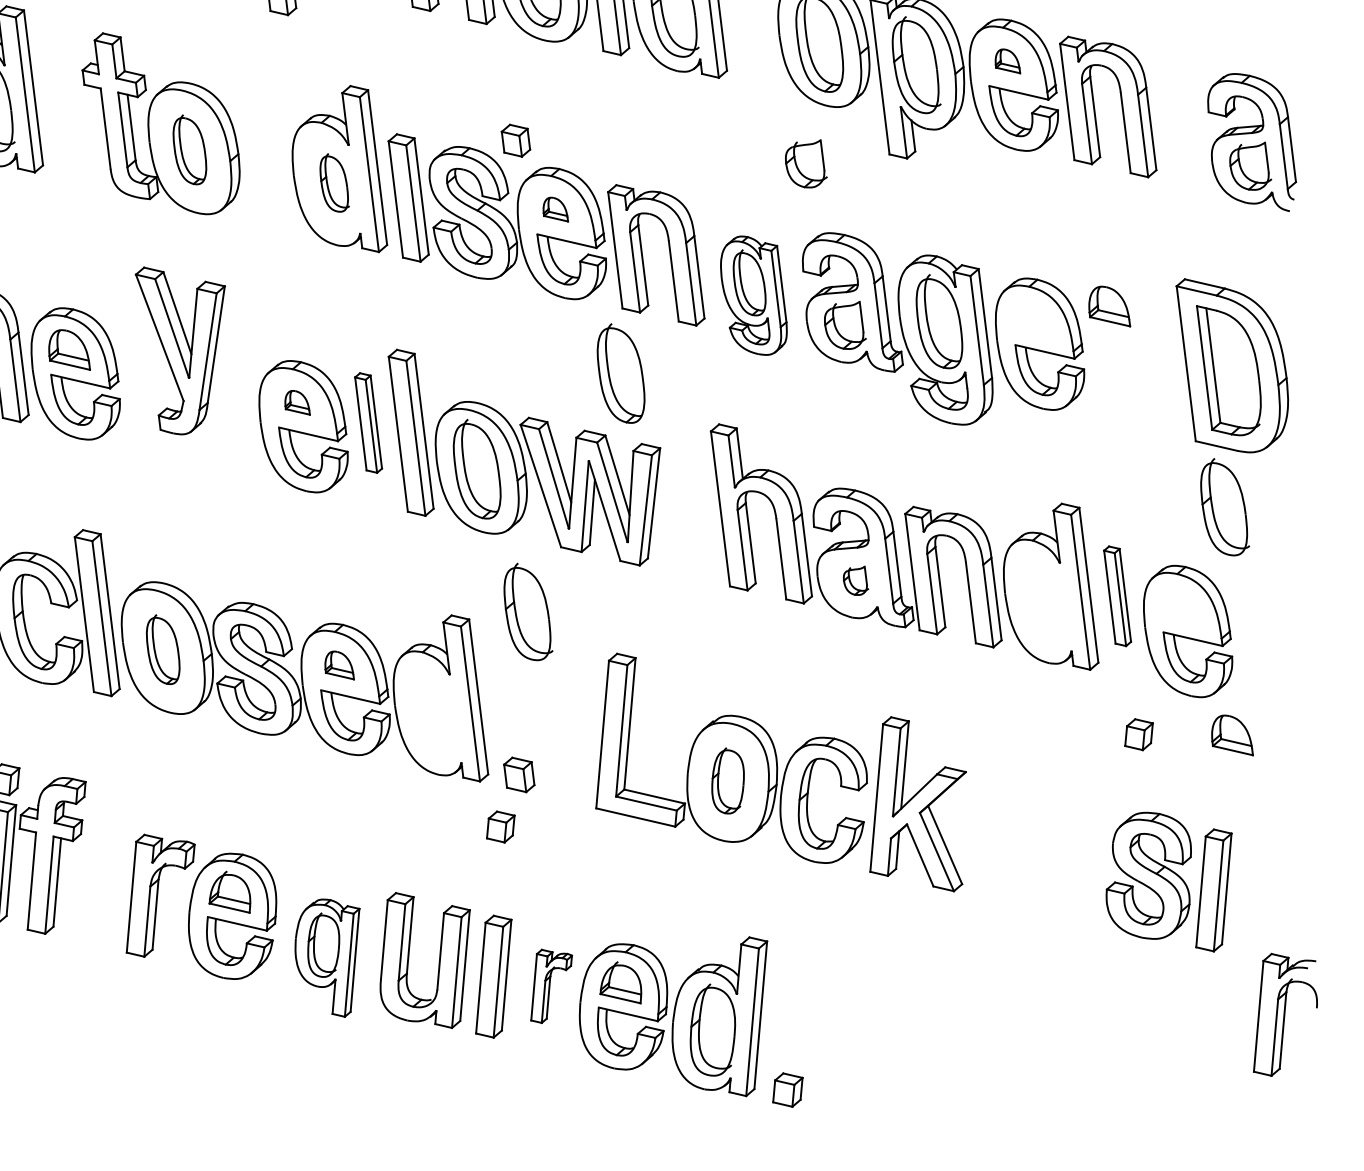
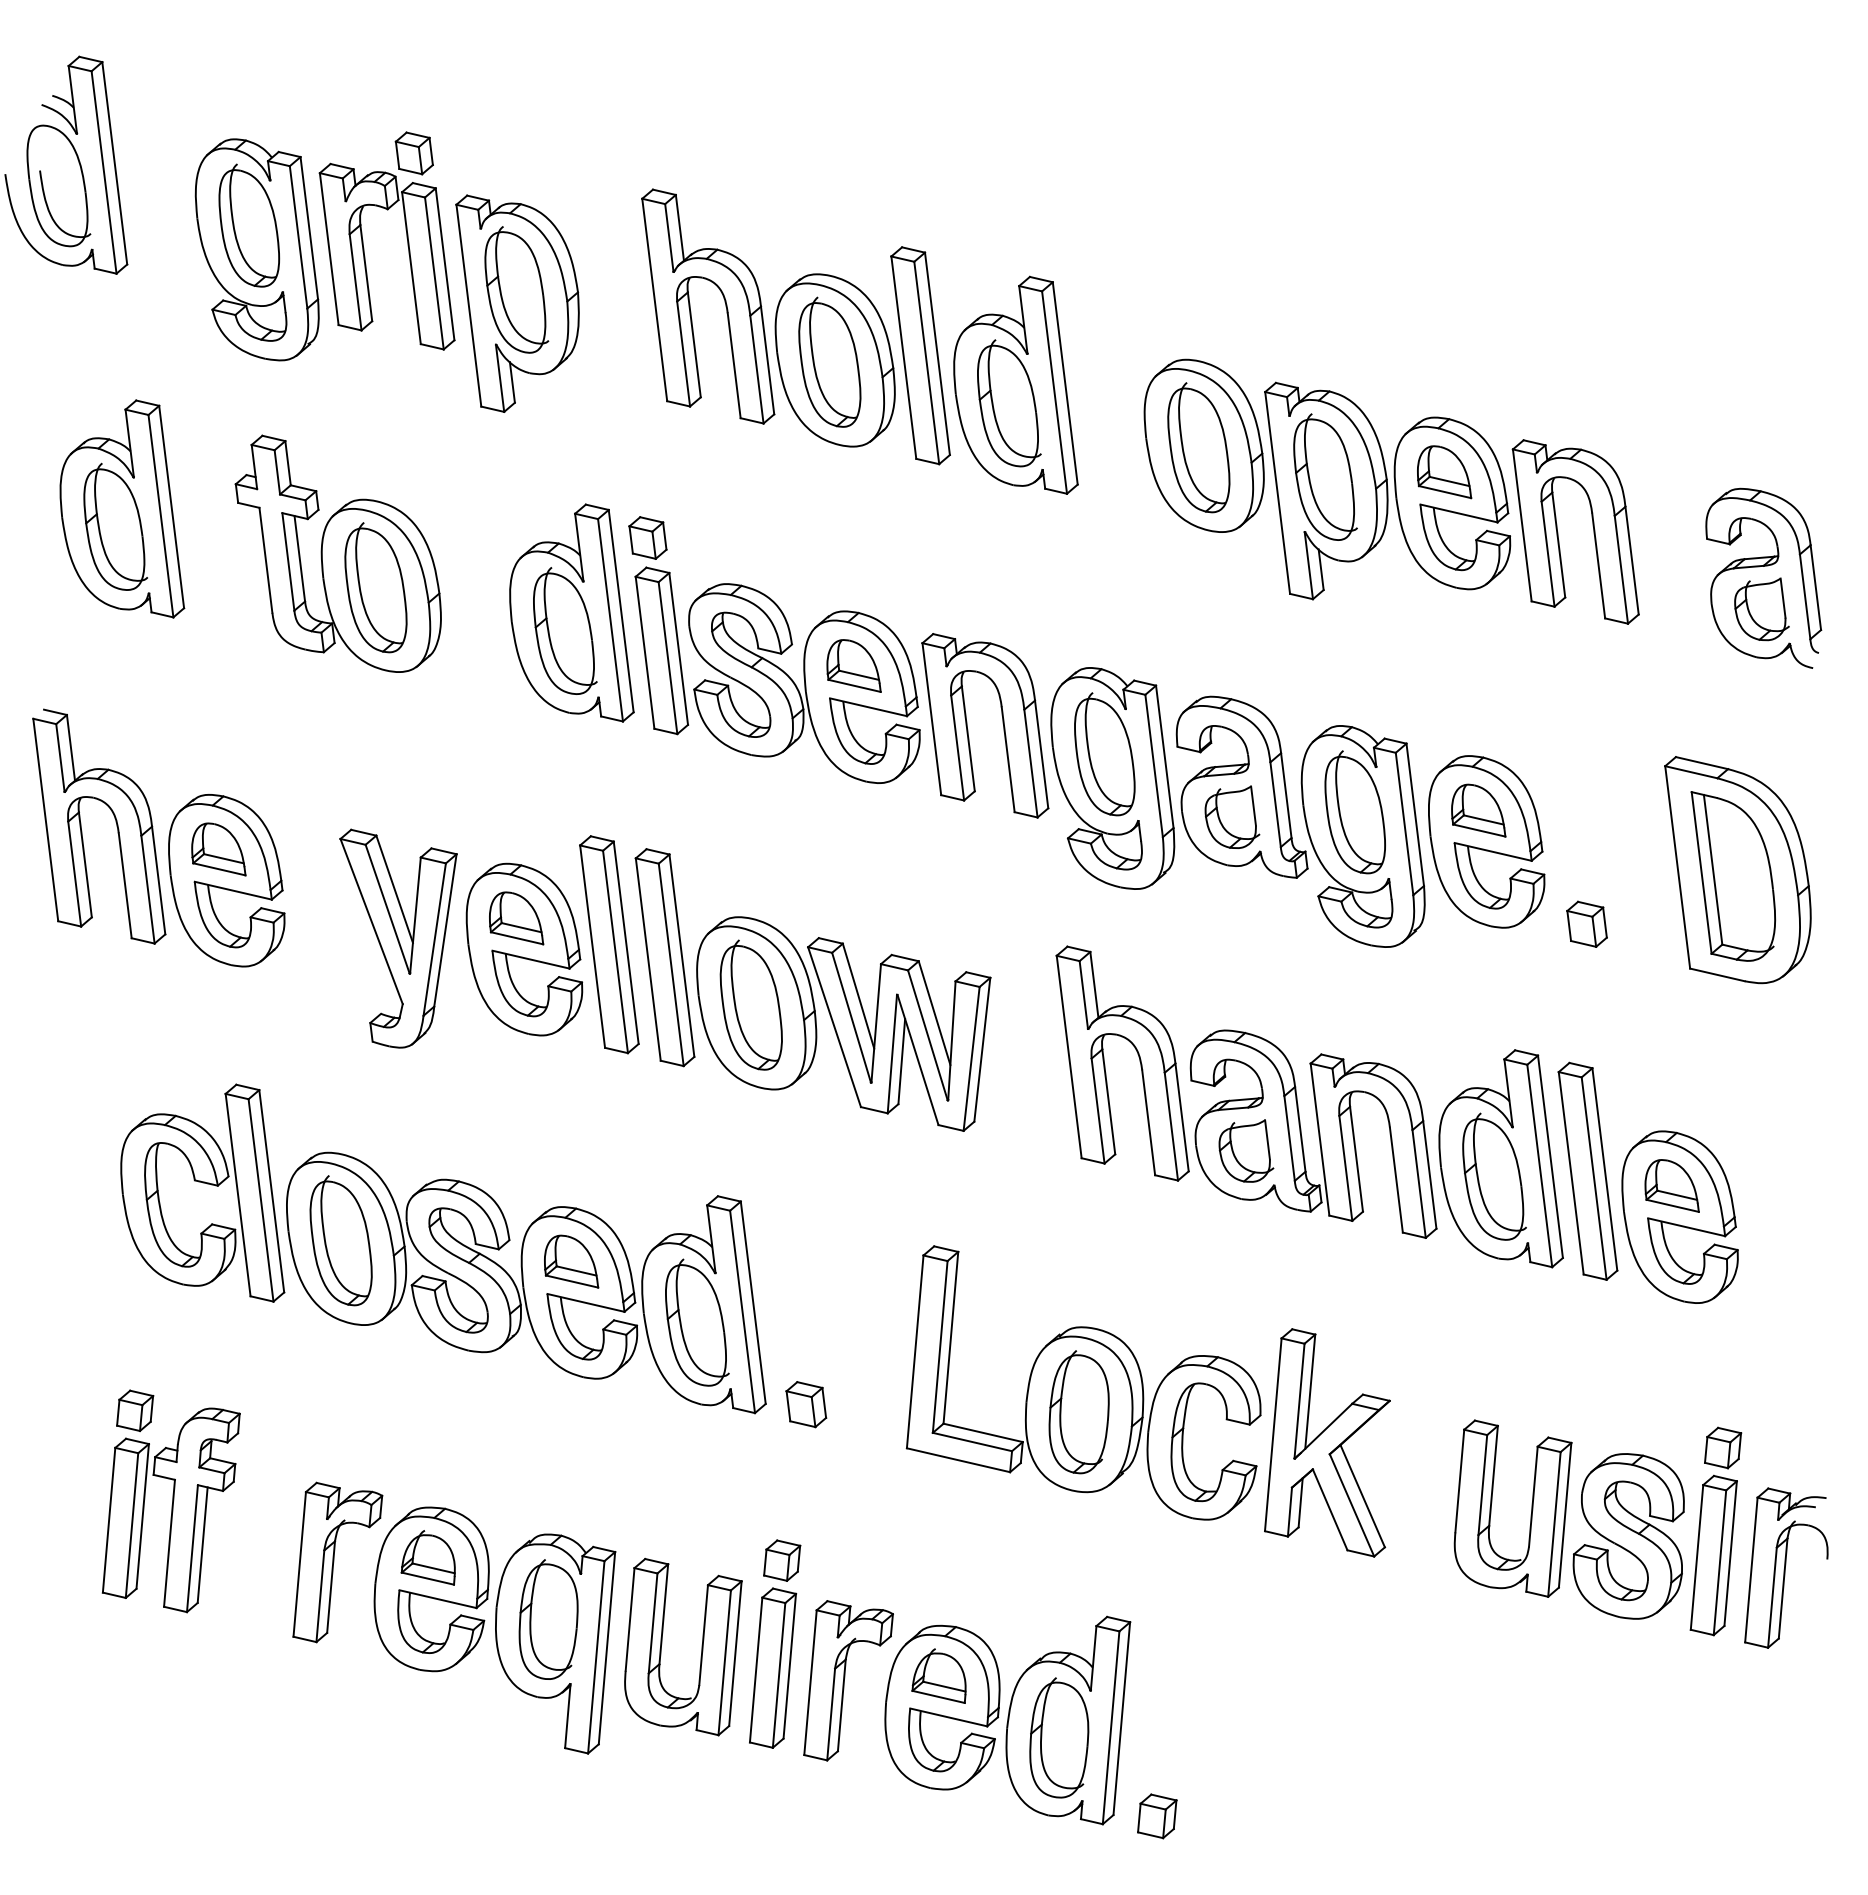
part: (1007, 61) -> (1444, 472), size x1.67
part: (515, 140) -> (647, 537), moved
part: (189, 149) -> (375, 587), size x1.43
part: (806, 163) -> (1181, 605), removed
part: (334, 182) -> (565, 630), size x1.67
part: (555, 209) -> (853, 665), size x1.67
part: (753, 295) -> (1112, 778), size x1.43
part: (1109, 306) -> (1478, 810), moved
part: (180, 350) -> (398, 938), moved
part: (620, 373) -> (938, 879), removed
part: (297, 402) -> (516, 918), size x1.67
part: (1116, 406) -> (1586, 923), added
part: (368, 422) -> (609, 944), size x1.67
part: (1225, 506) -> (1494, 1176), moved
part: (856, 580) -> (1246, 1150), size x1.67
part: (1117, 595) -> (1587, 1170), size x1.67
part: (528, 611) -> (697, 1322), moved
part: (162, 649) -> (340, 1240), size x1.43
part: (339, 665) -> (571, 1261), size x1.43
part: (1139, 734) -> (1723, 1447), moved
part: (1232, 735) -> (1671, 1185), moved
part: (727, 780) -> (1078, 1412), size x1.43
part: (501, 826) -> (782, 1560), moved
part: (1073, 859) -> (1530, 1514), added
part: (327, 957) -> (555, 1643), size x1.43
part: (551, 986) -> (848, 1680), size x1.67
part: (1285, 1014) -> (1786, 1567), moved

